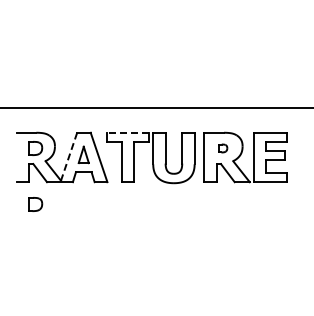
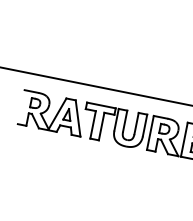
line: (128, 132) -> (101, 105), dashed -> solid
part: (223, 148) -> (164, 129), size x1.67
line: (68, 157) -> (57, 114), dashed -> solid
part: (35, 204) -> (27, 142), removed

